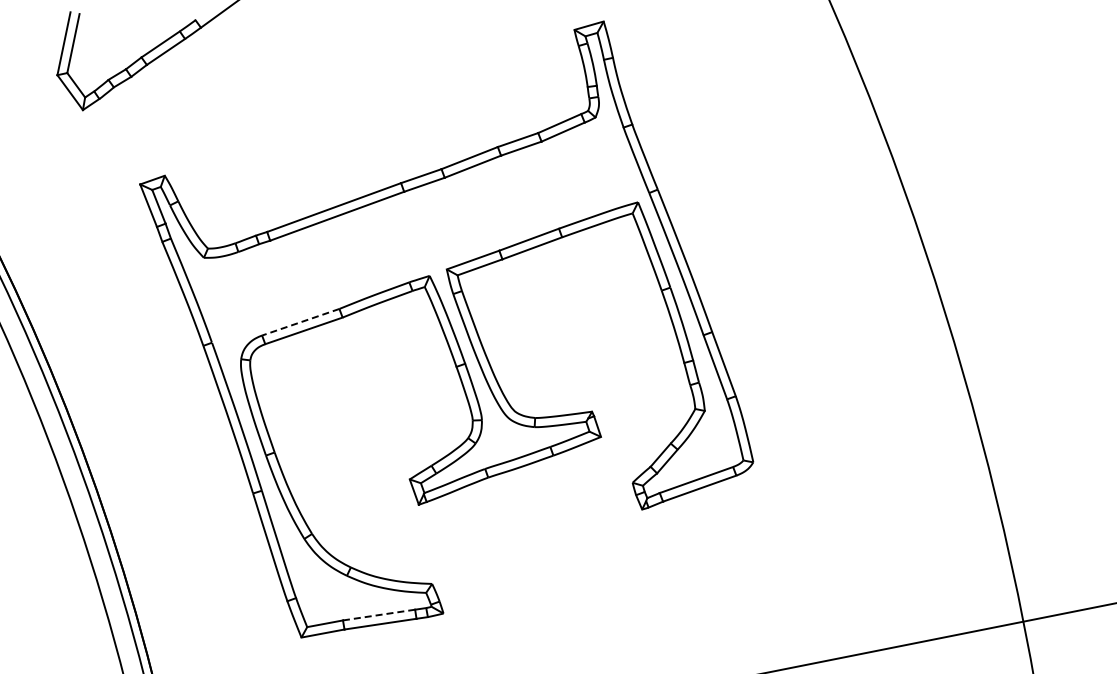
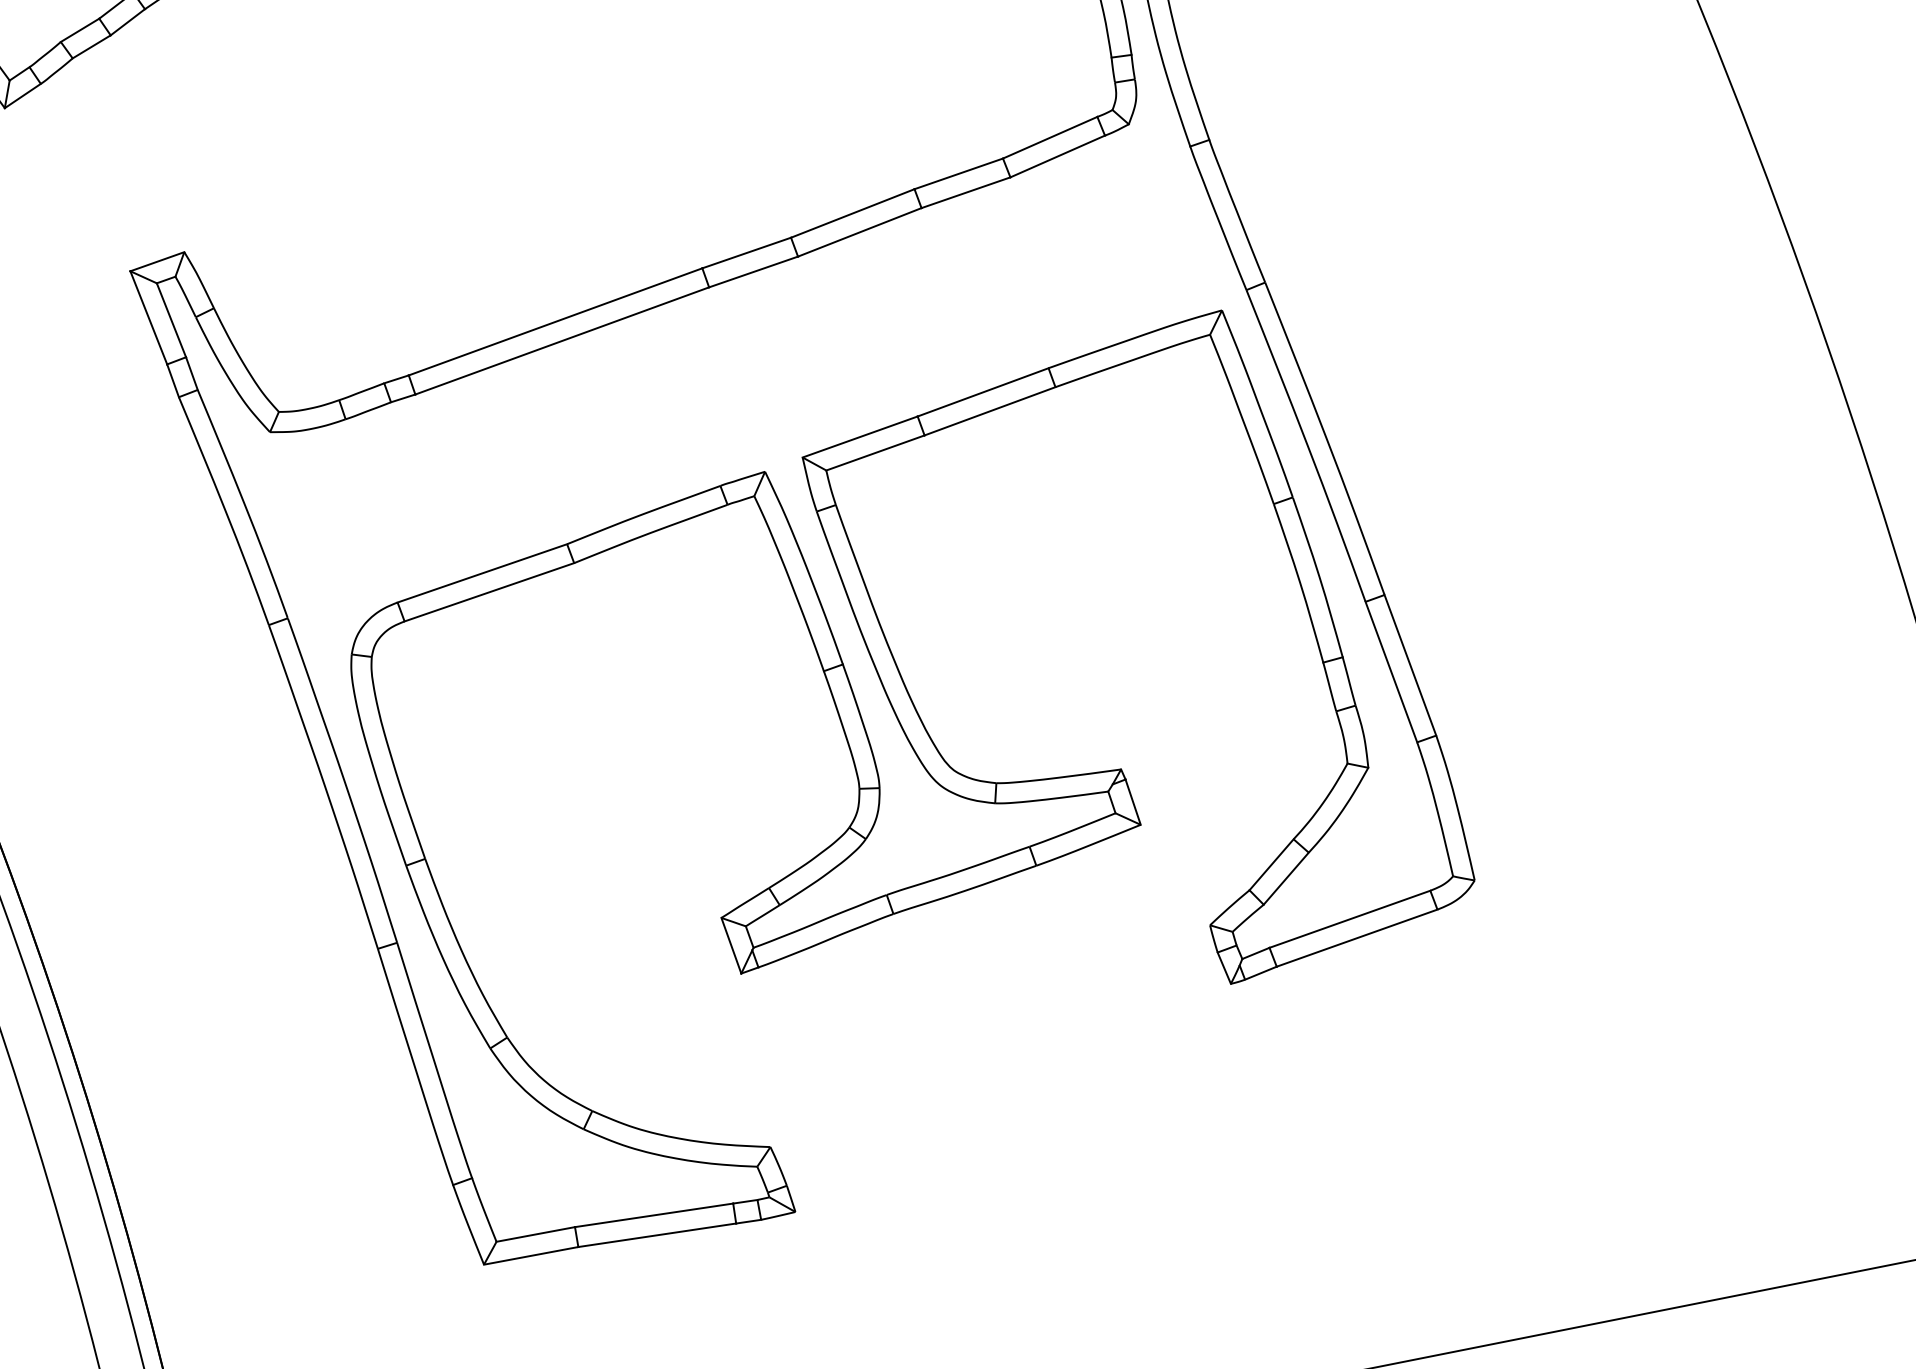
line: (300, 322) -> (481, 573), dashed -> solid
line: (378, 615) -> (652, 1216), dashed -> solid

